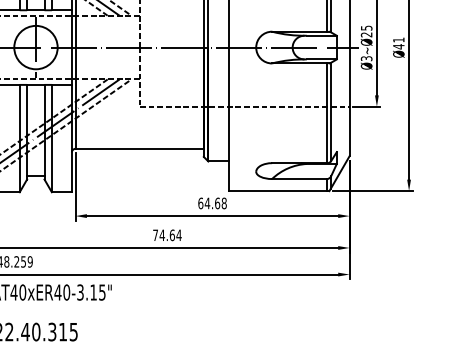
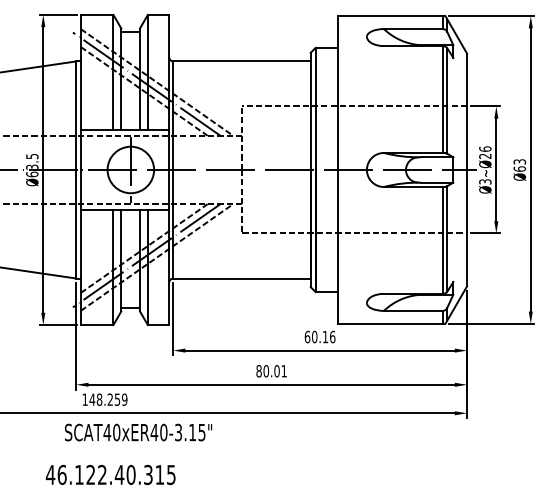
text: (366, 27) -> (485, 148), Ø3~Ø25 -> Ø3~Ø26
text: (398, 43) -> (519, 165), Ø41 -> Ø63
text: (215, 202) -> (323, 336), 64.68 -> 60.16
text: (167, 235) -> (271, 371), 74.64 -> 80.01

